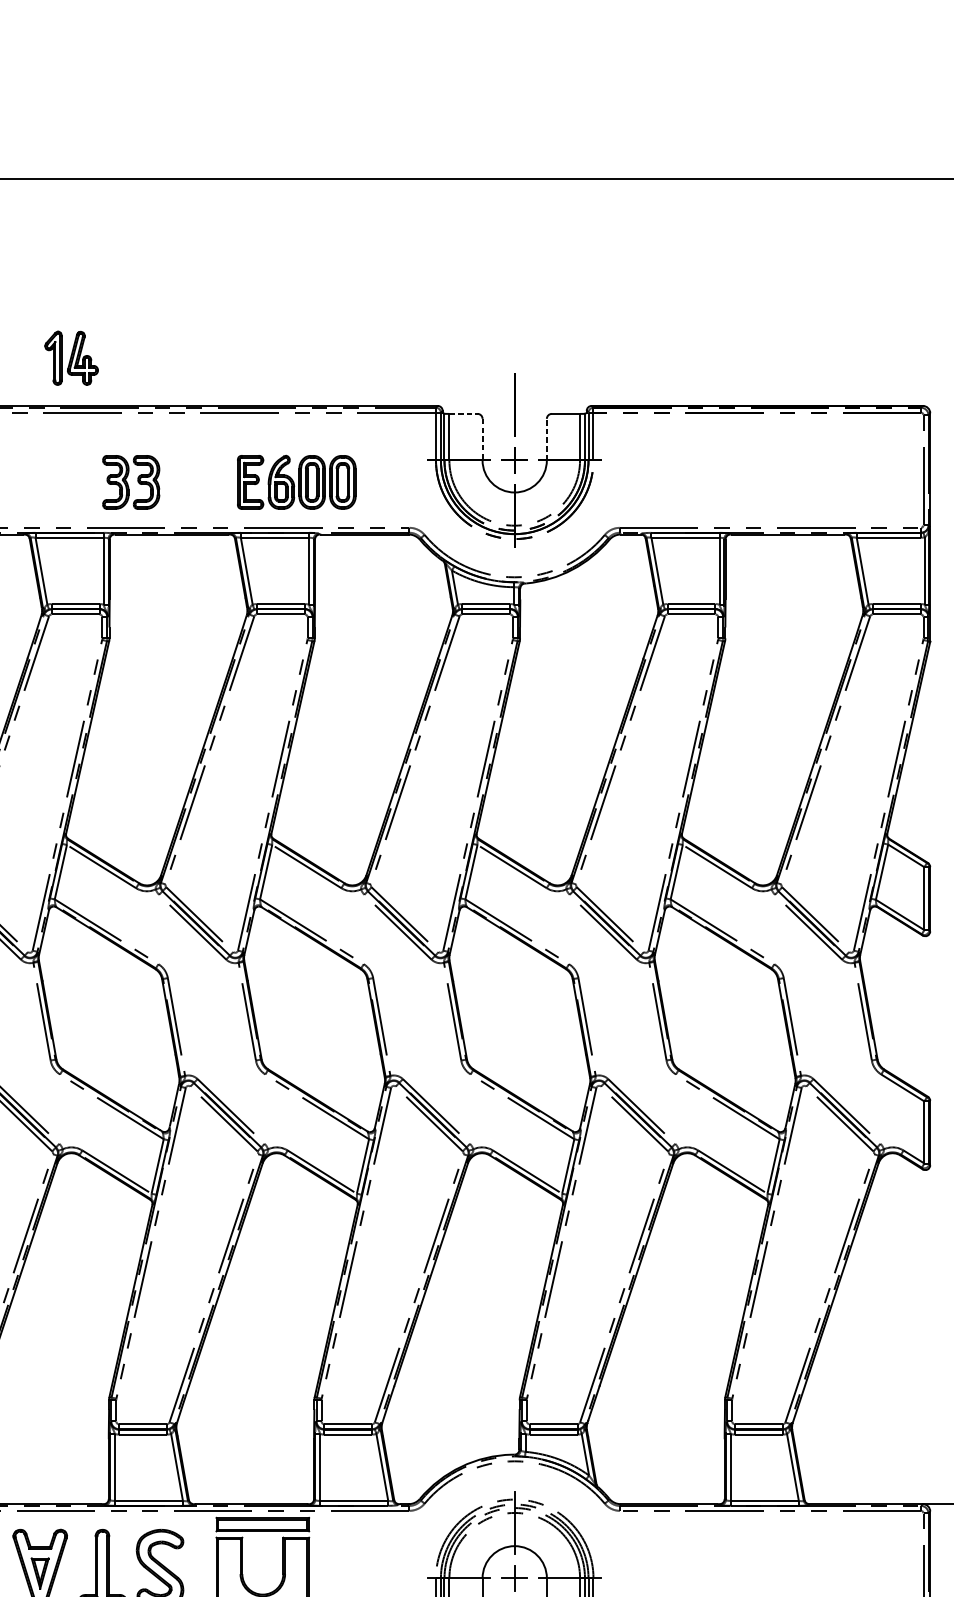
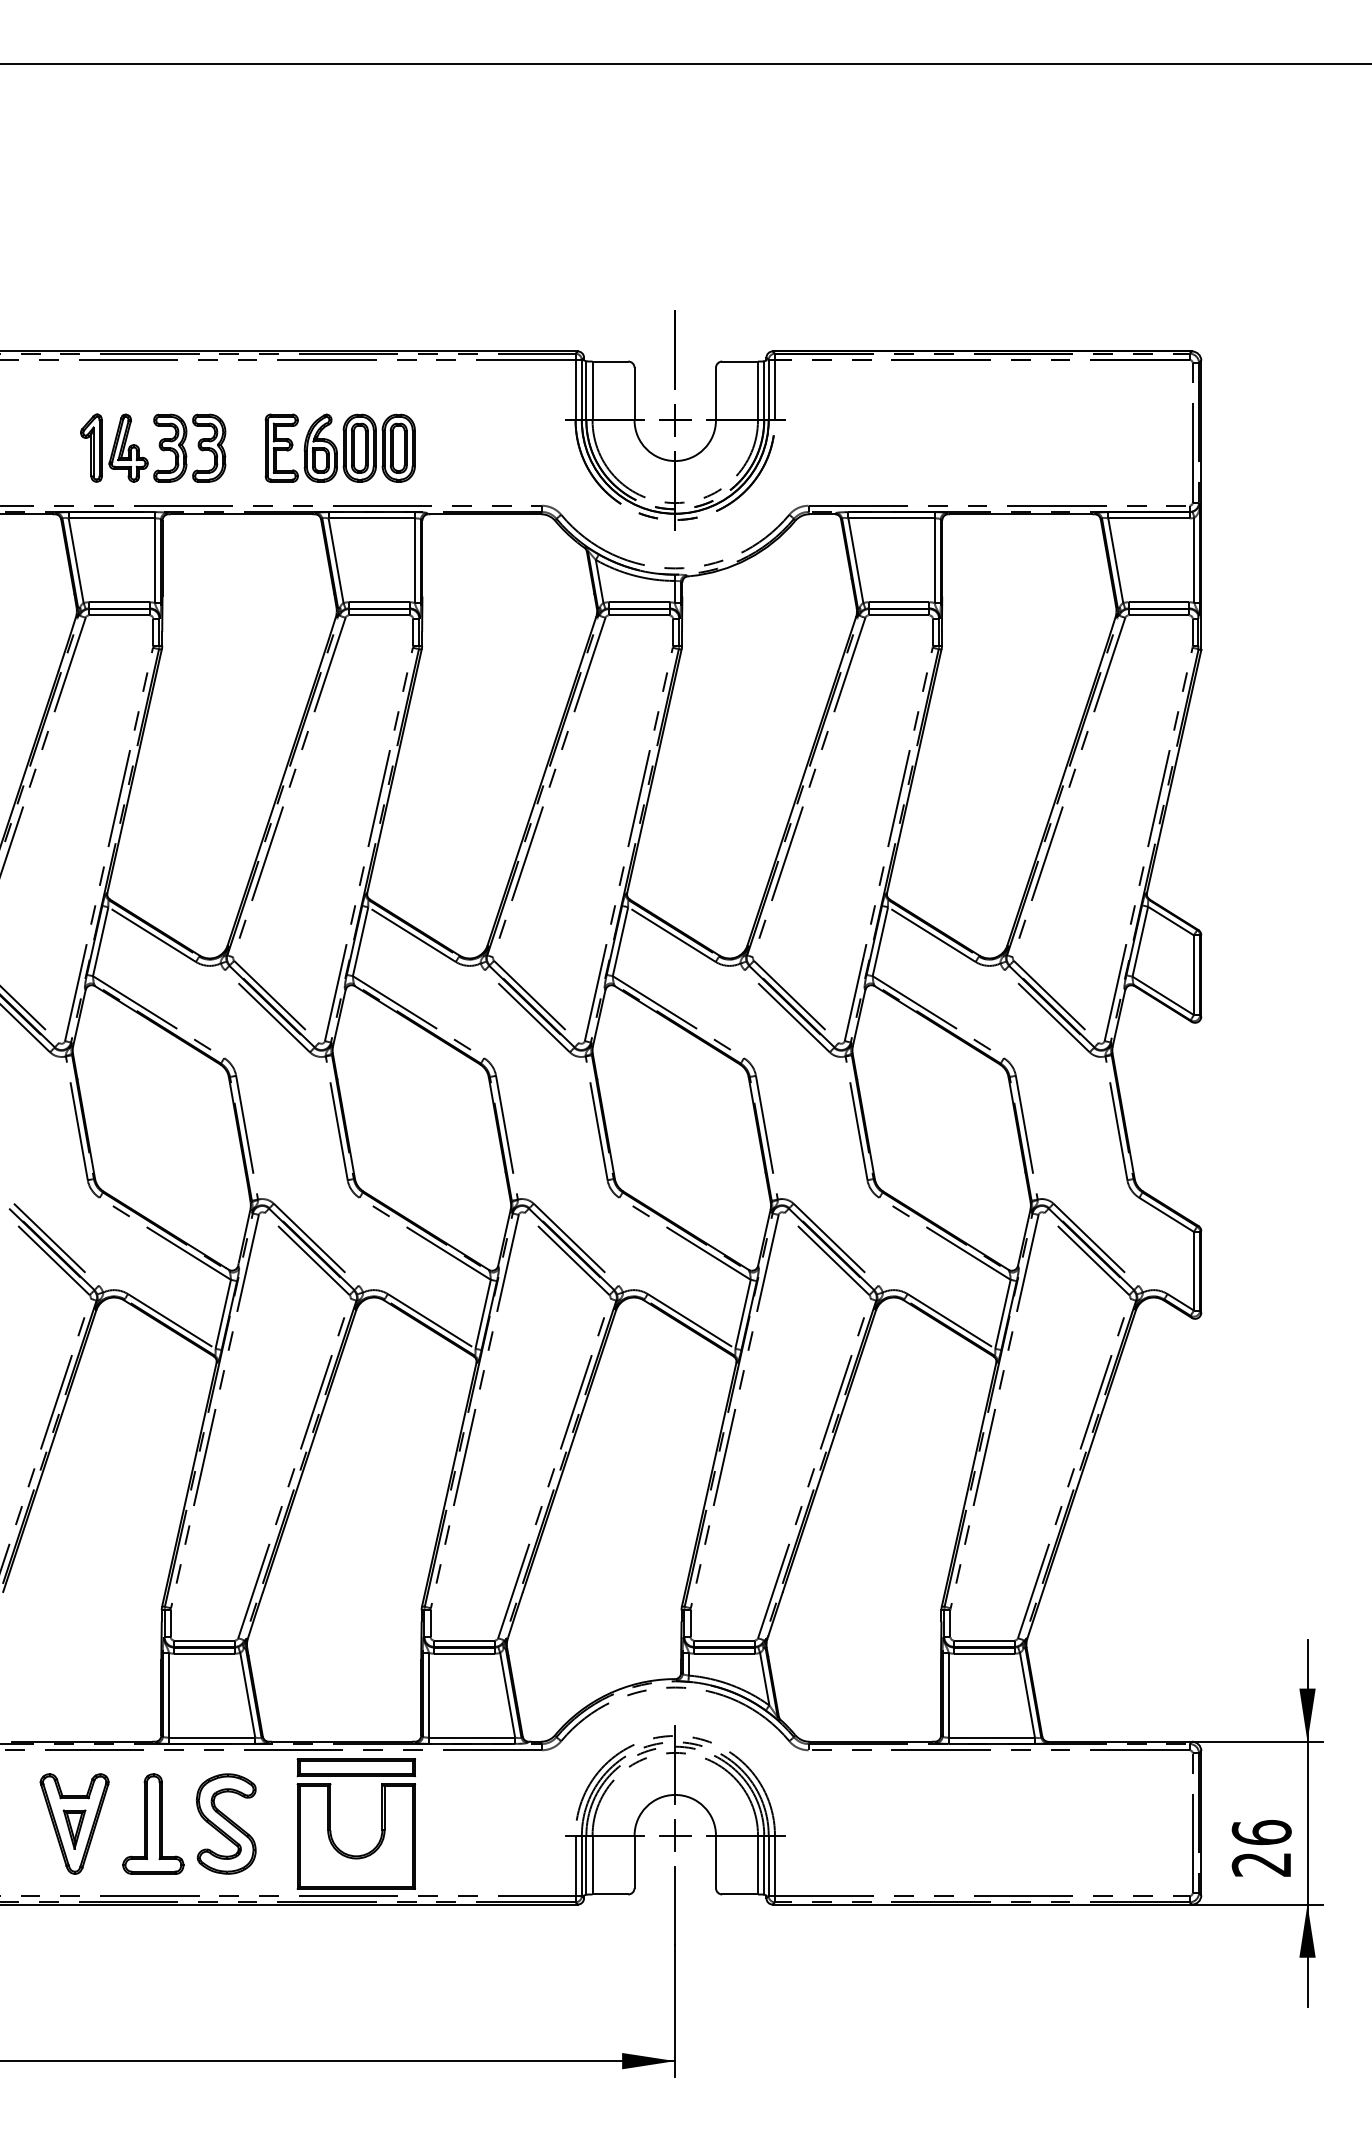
part: (71, 357) -> (114, 447), moved
line: (463, 413) -> (610, 361), dashed -> solid
line: (482, 439) -> (634, 394), dashed -> solid
line: (546, 439) -> (715, 393), dashed -> solid
part: (296, 481) -> (339, 447), moved

